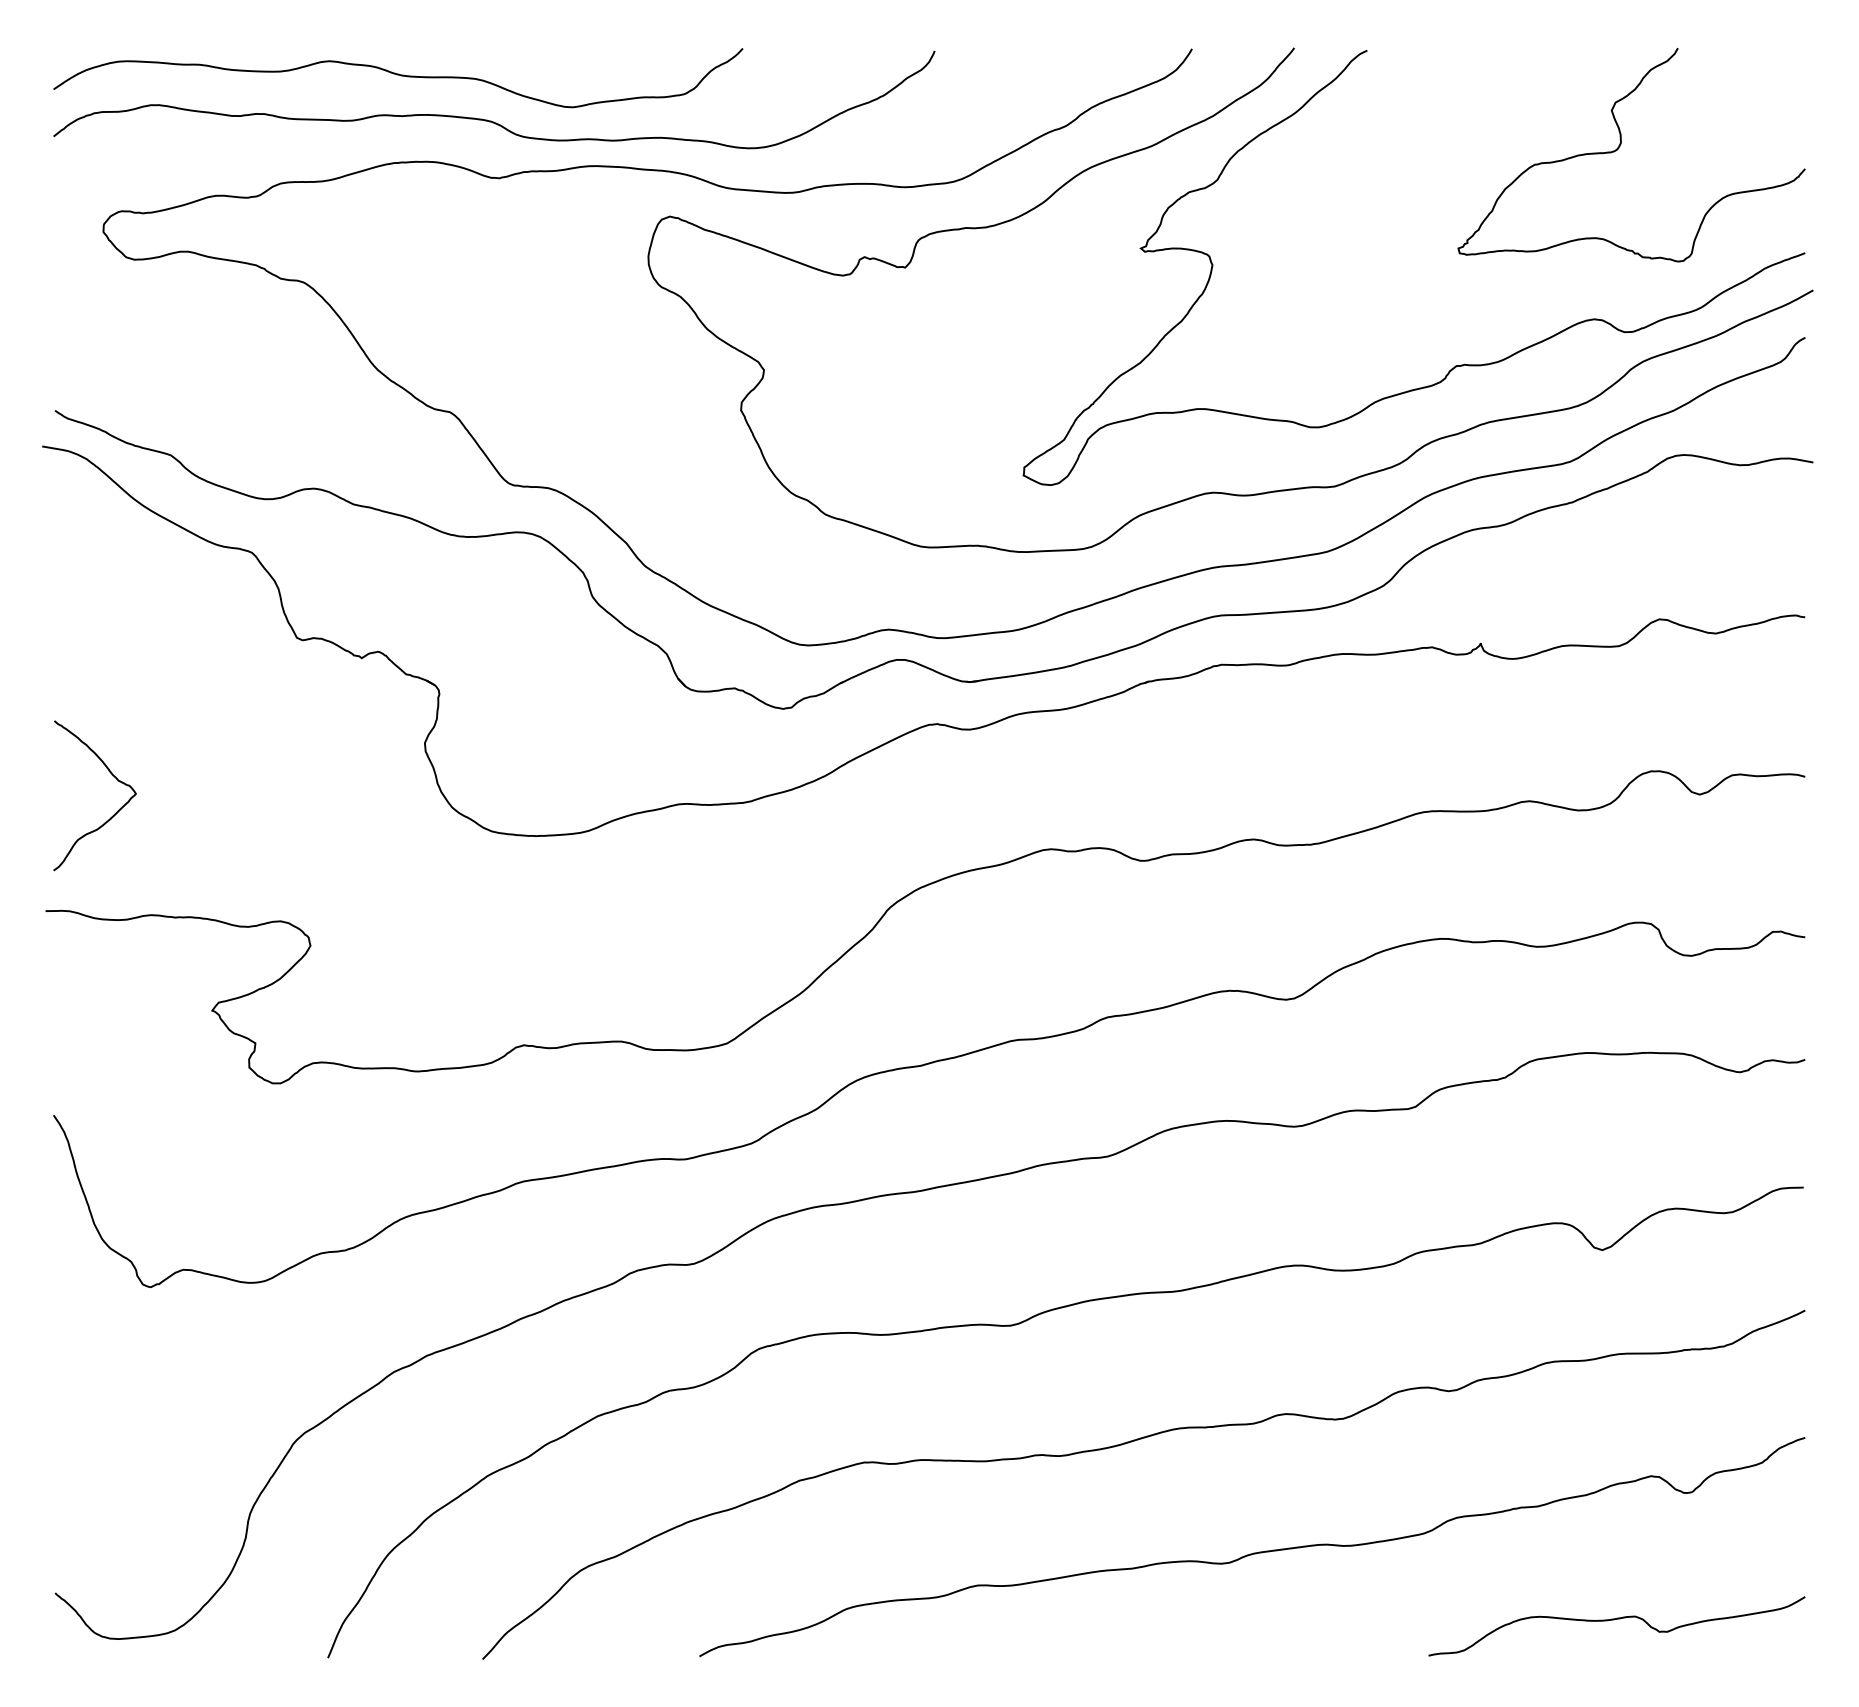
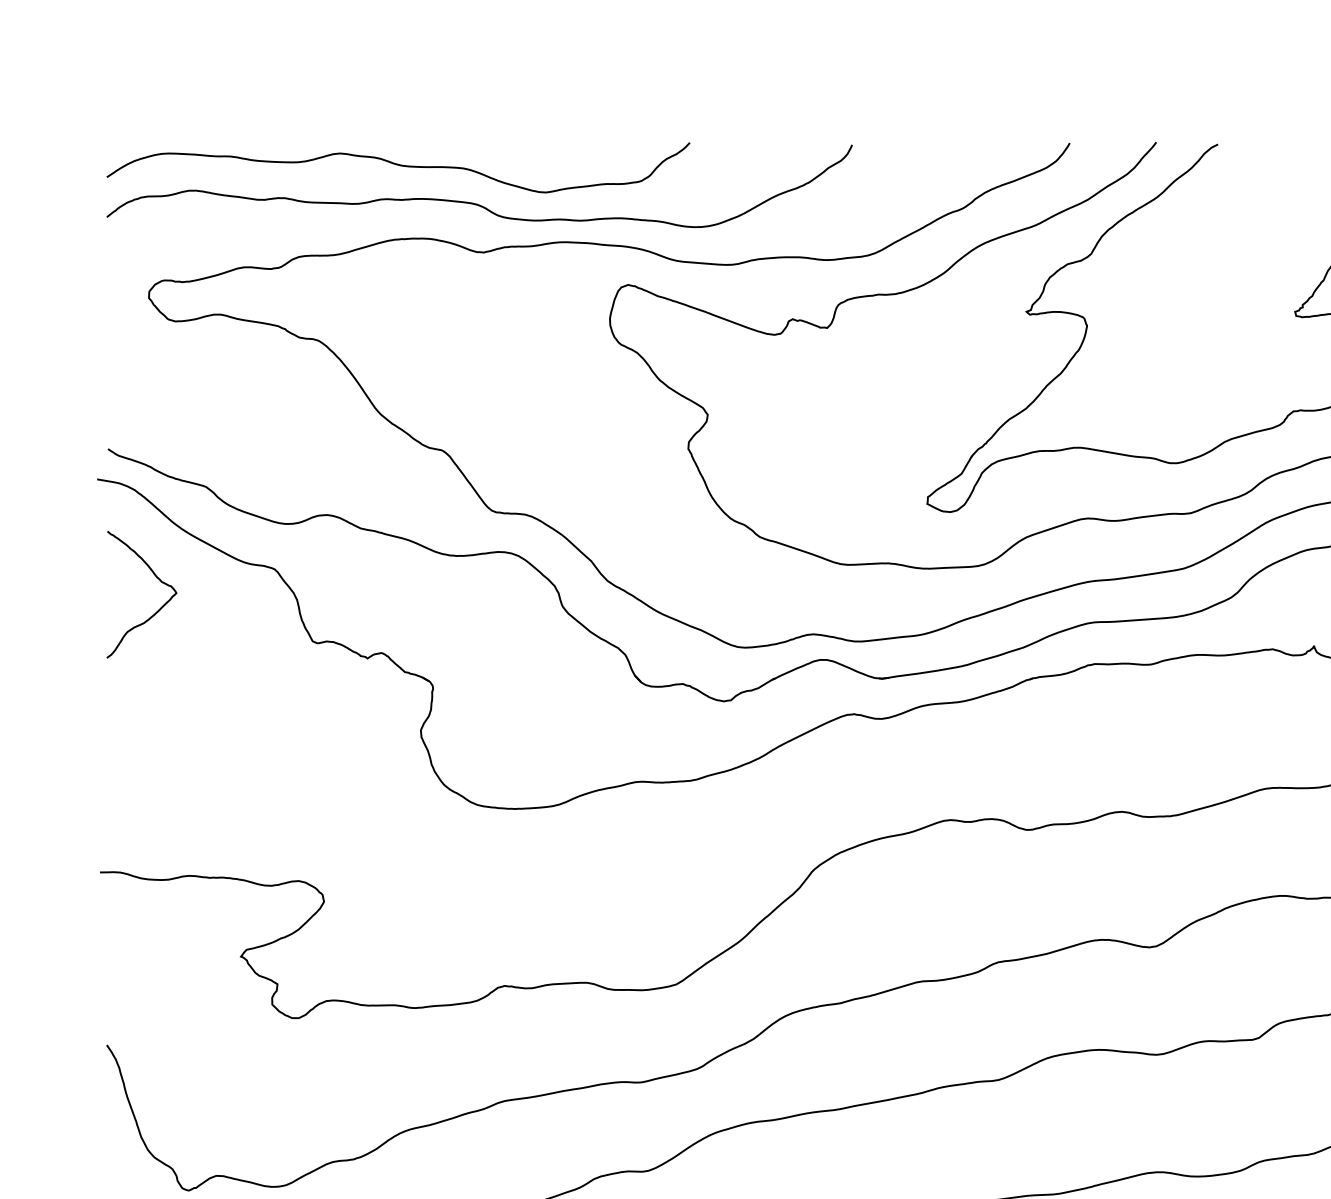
curve: (113, 776) -> (157, 578), moved

